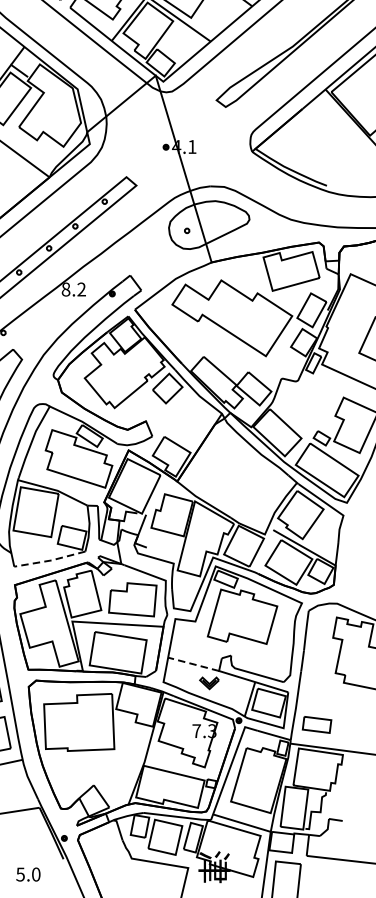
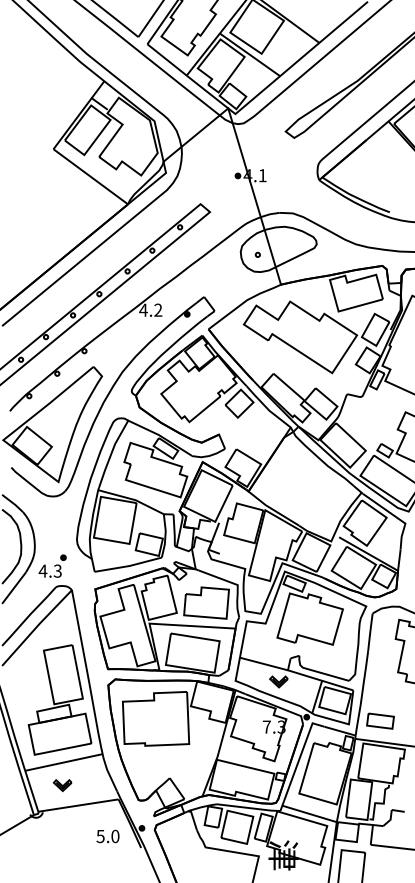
text: (65, 288) -> (143, 309), 8.2 -> 4.2
line: (50, 561) -> (128, 566), dashed -> solid
line: (193, 664) -> (263, 664), dashed -> solid
text: (27, 874) -> (107, 836), moved

